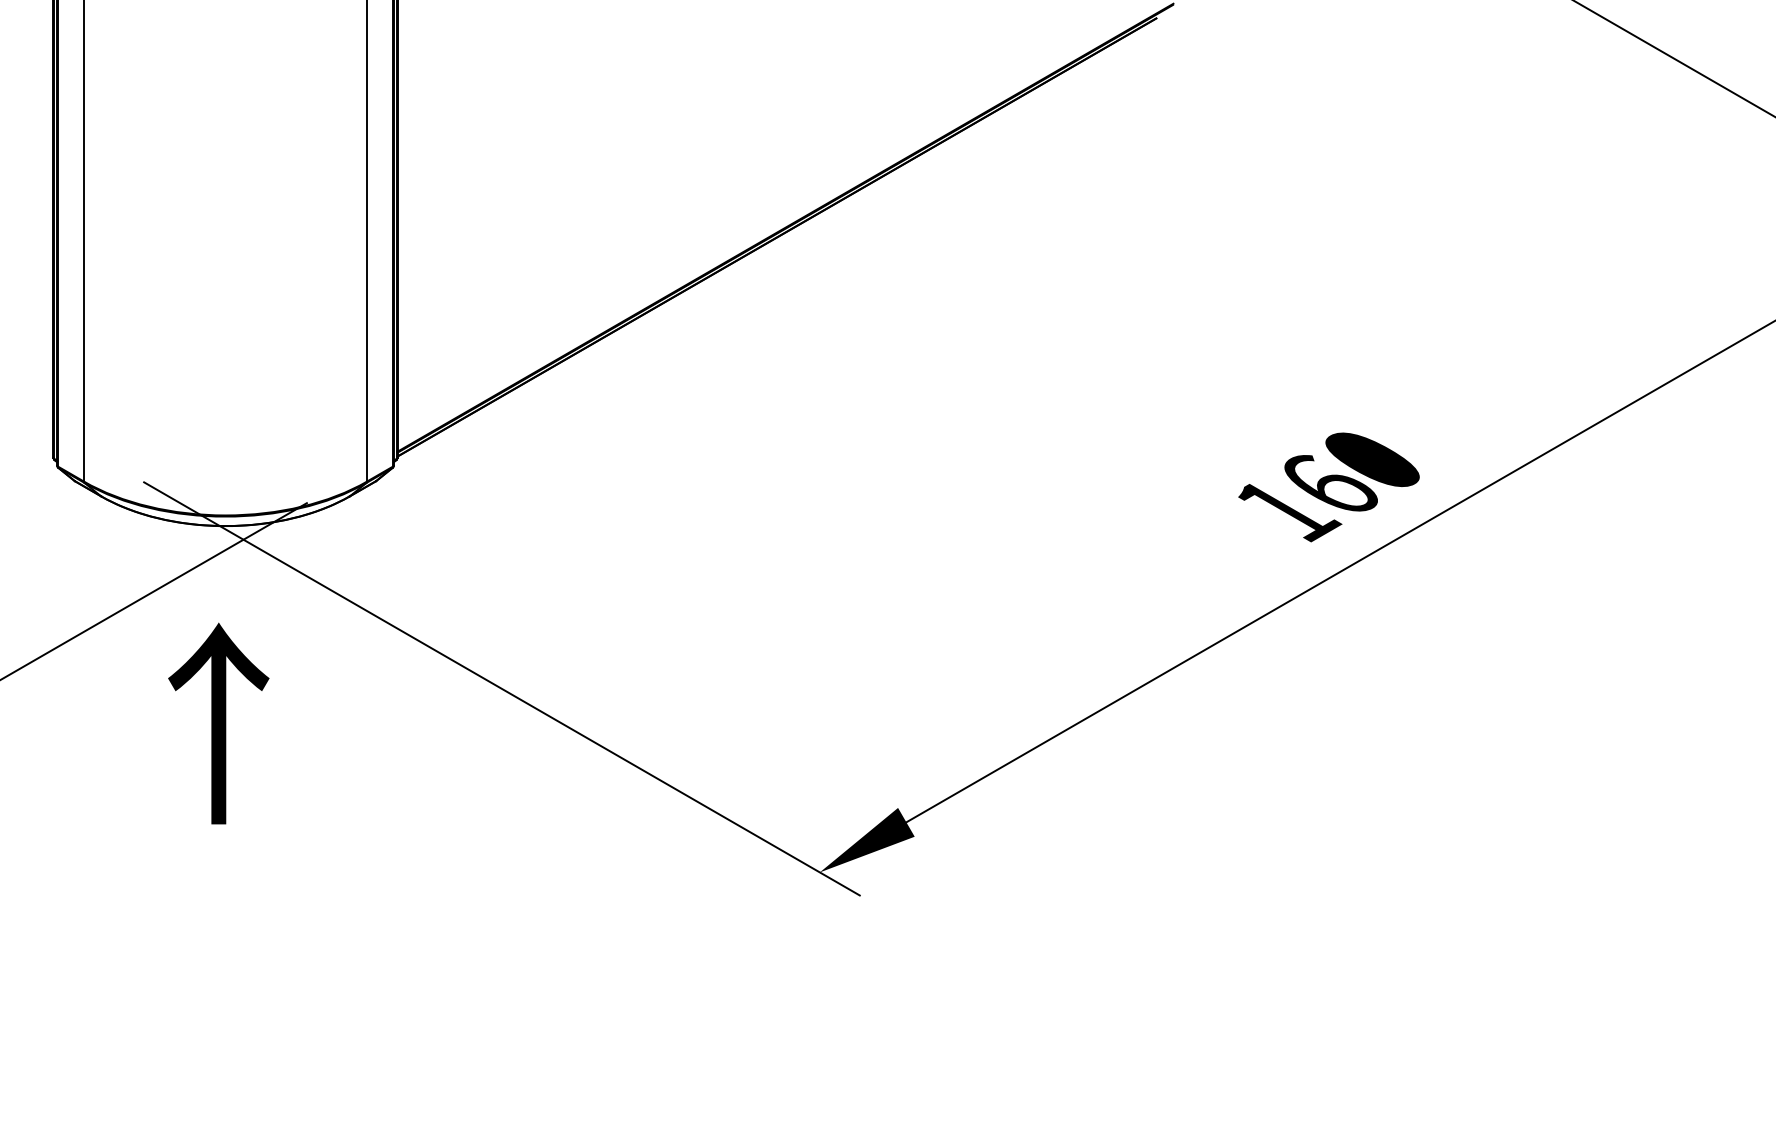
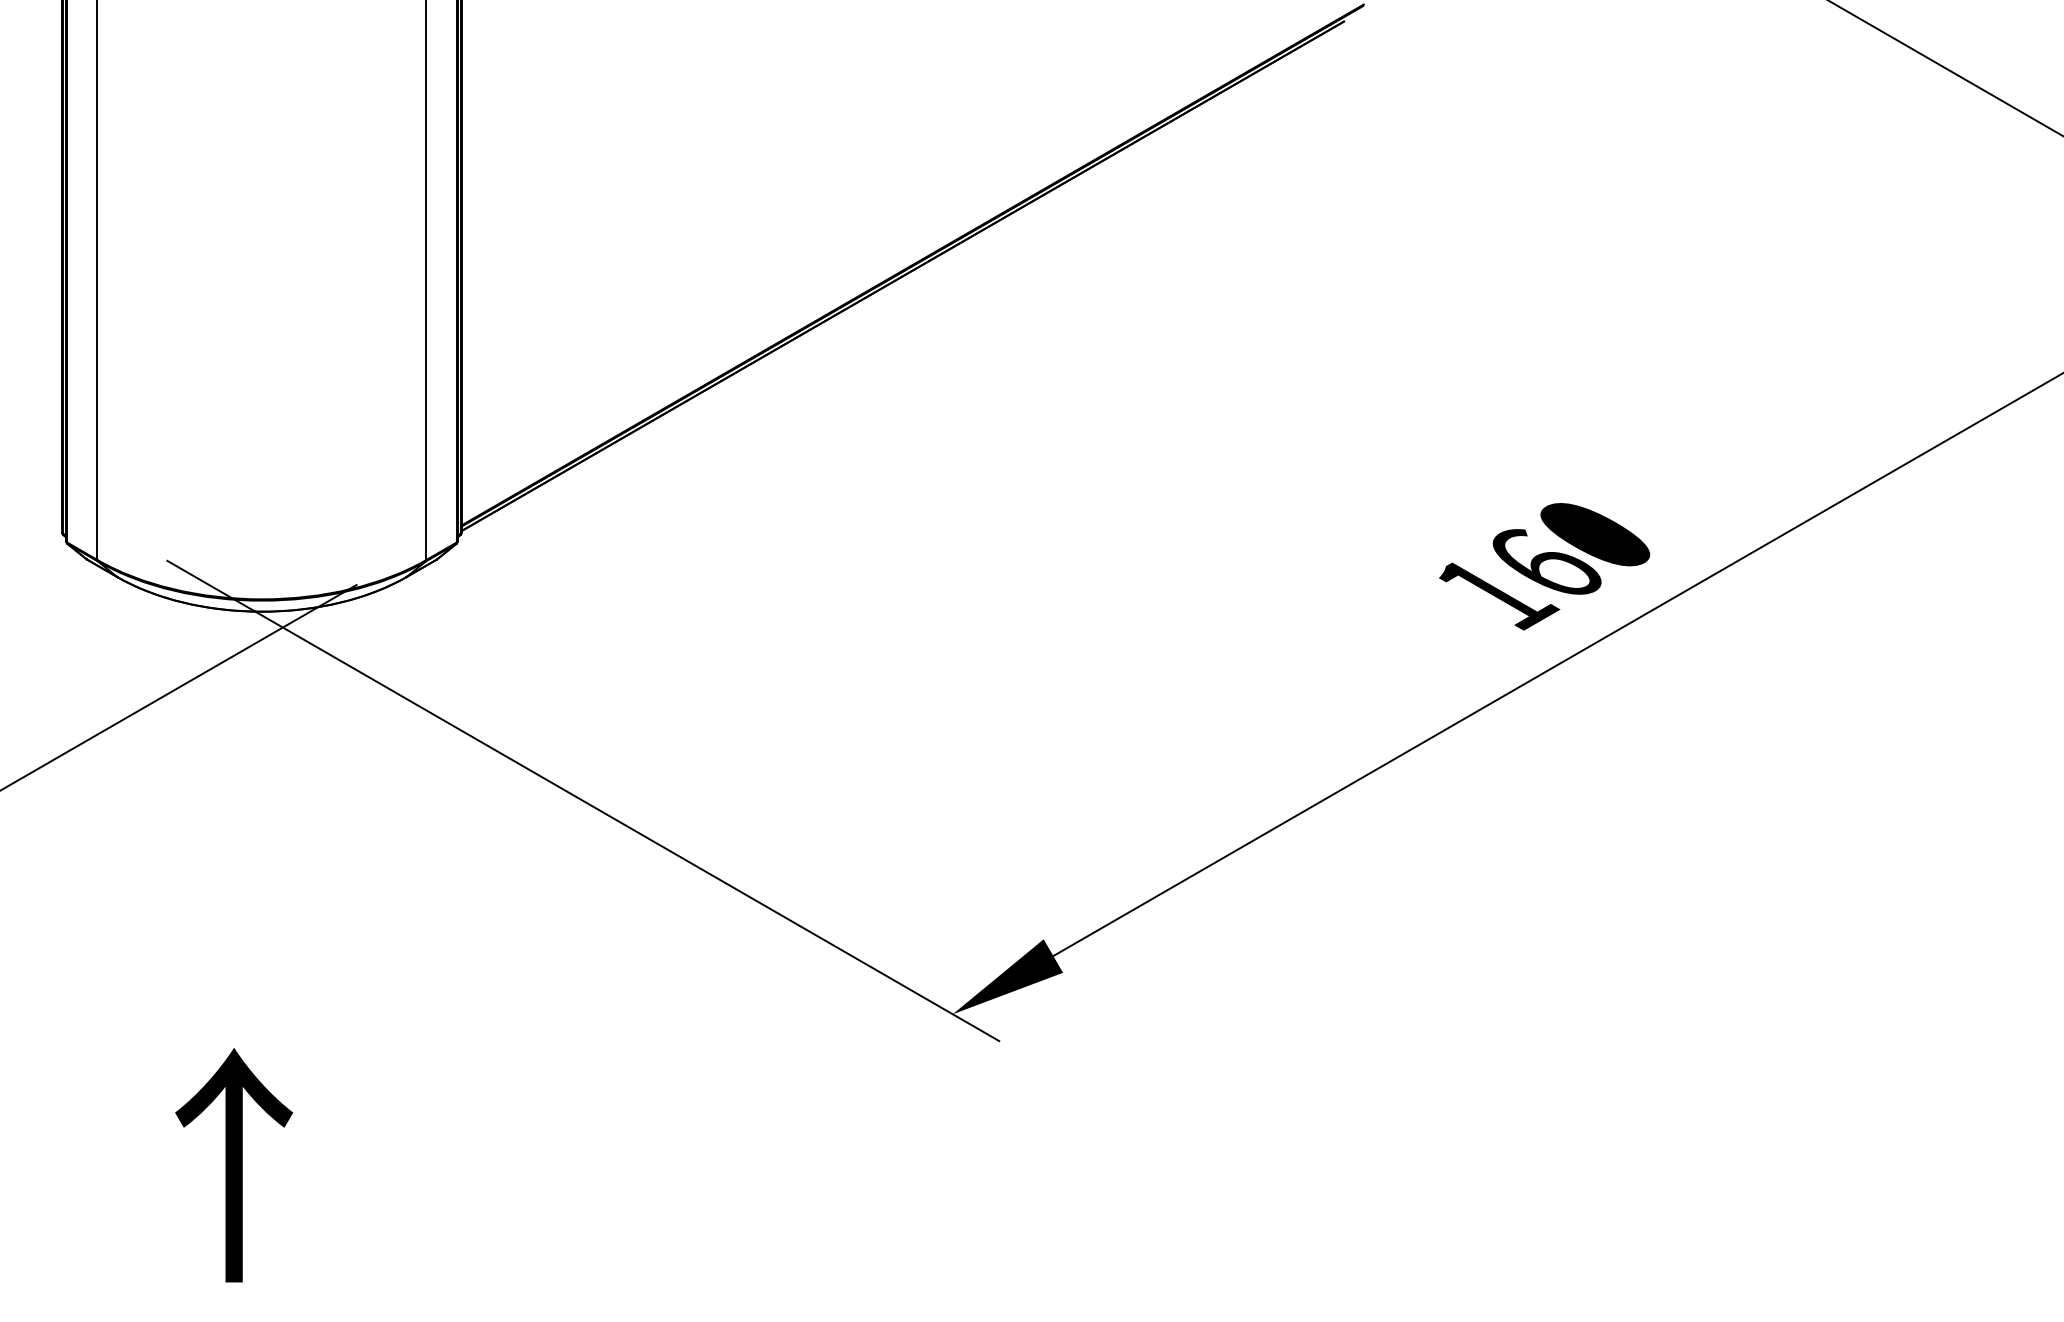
text: (218, 723) -> (233, 1165), moved

